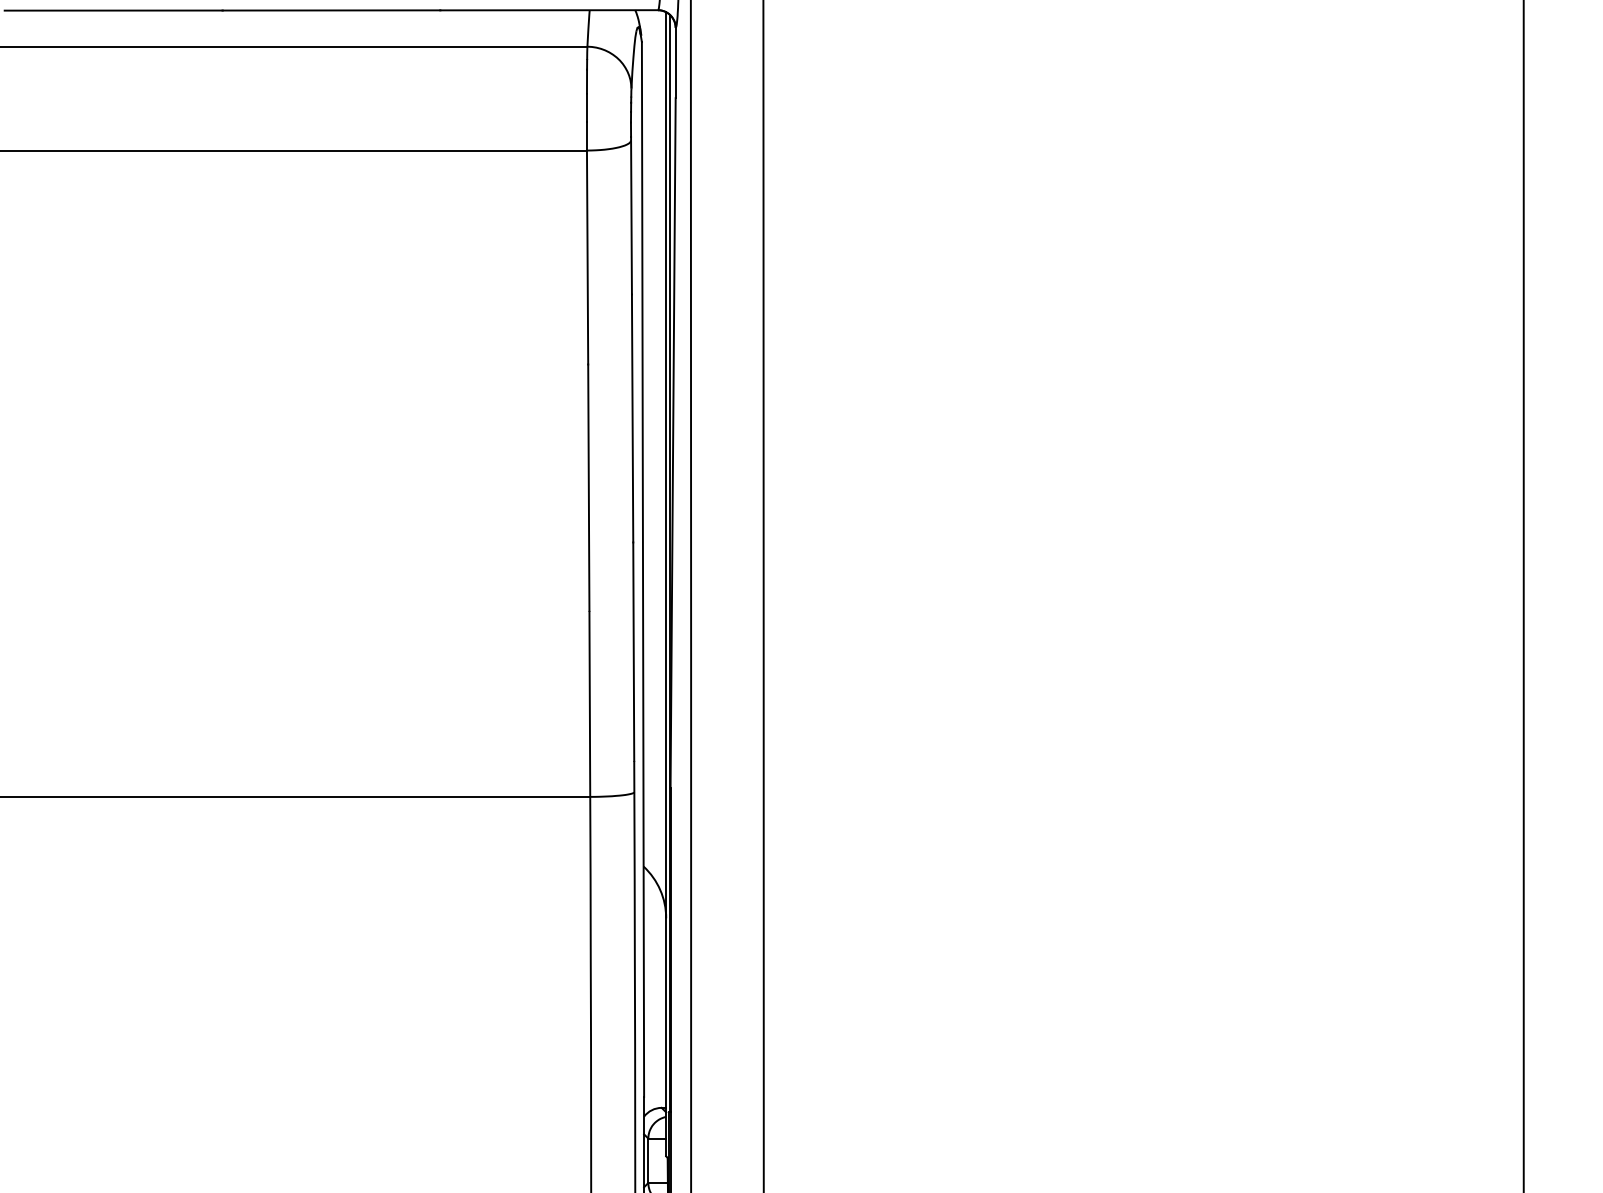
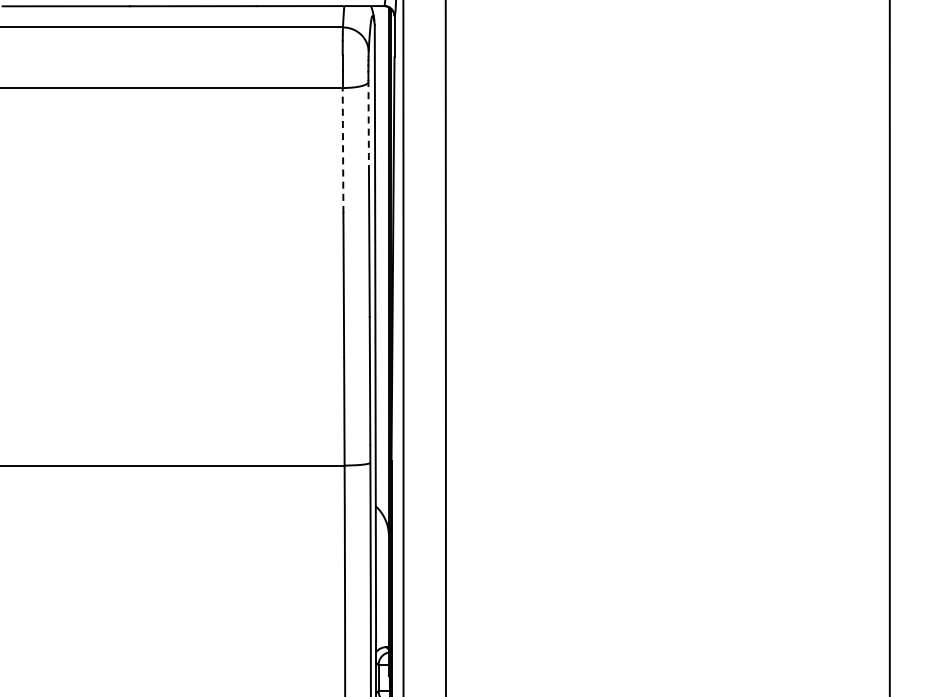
line: (631, 216) -> (368, 126), solid -> dashed
line: (588, 257) -> (343, 150), solid -> dashed

